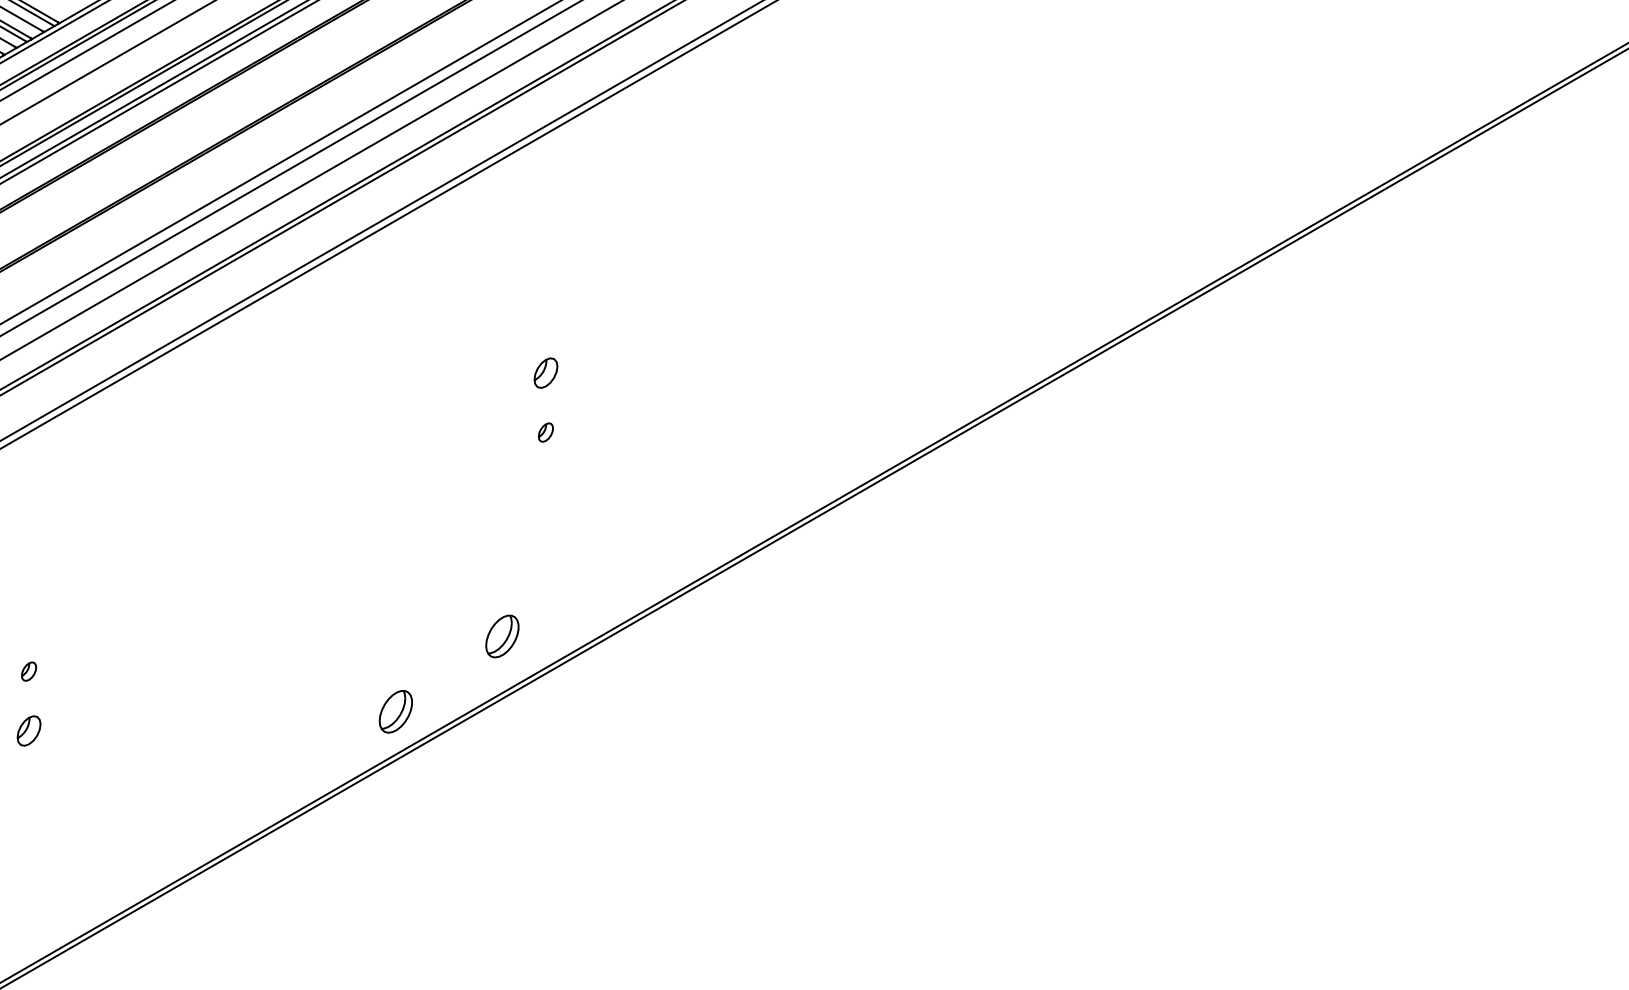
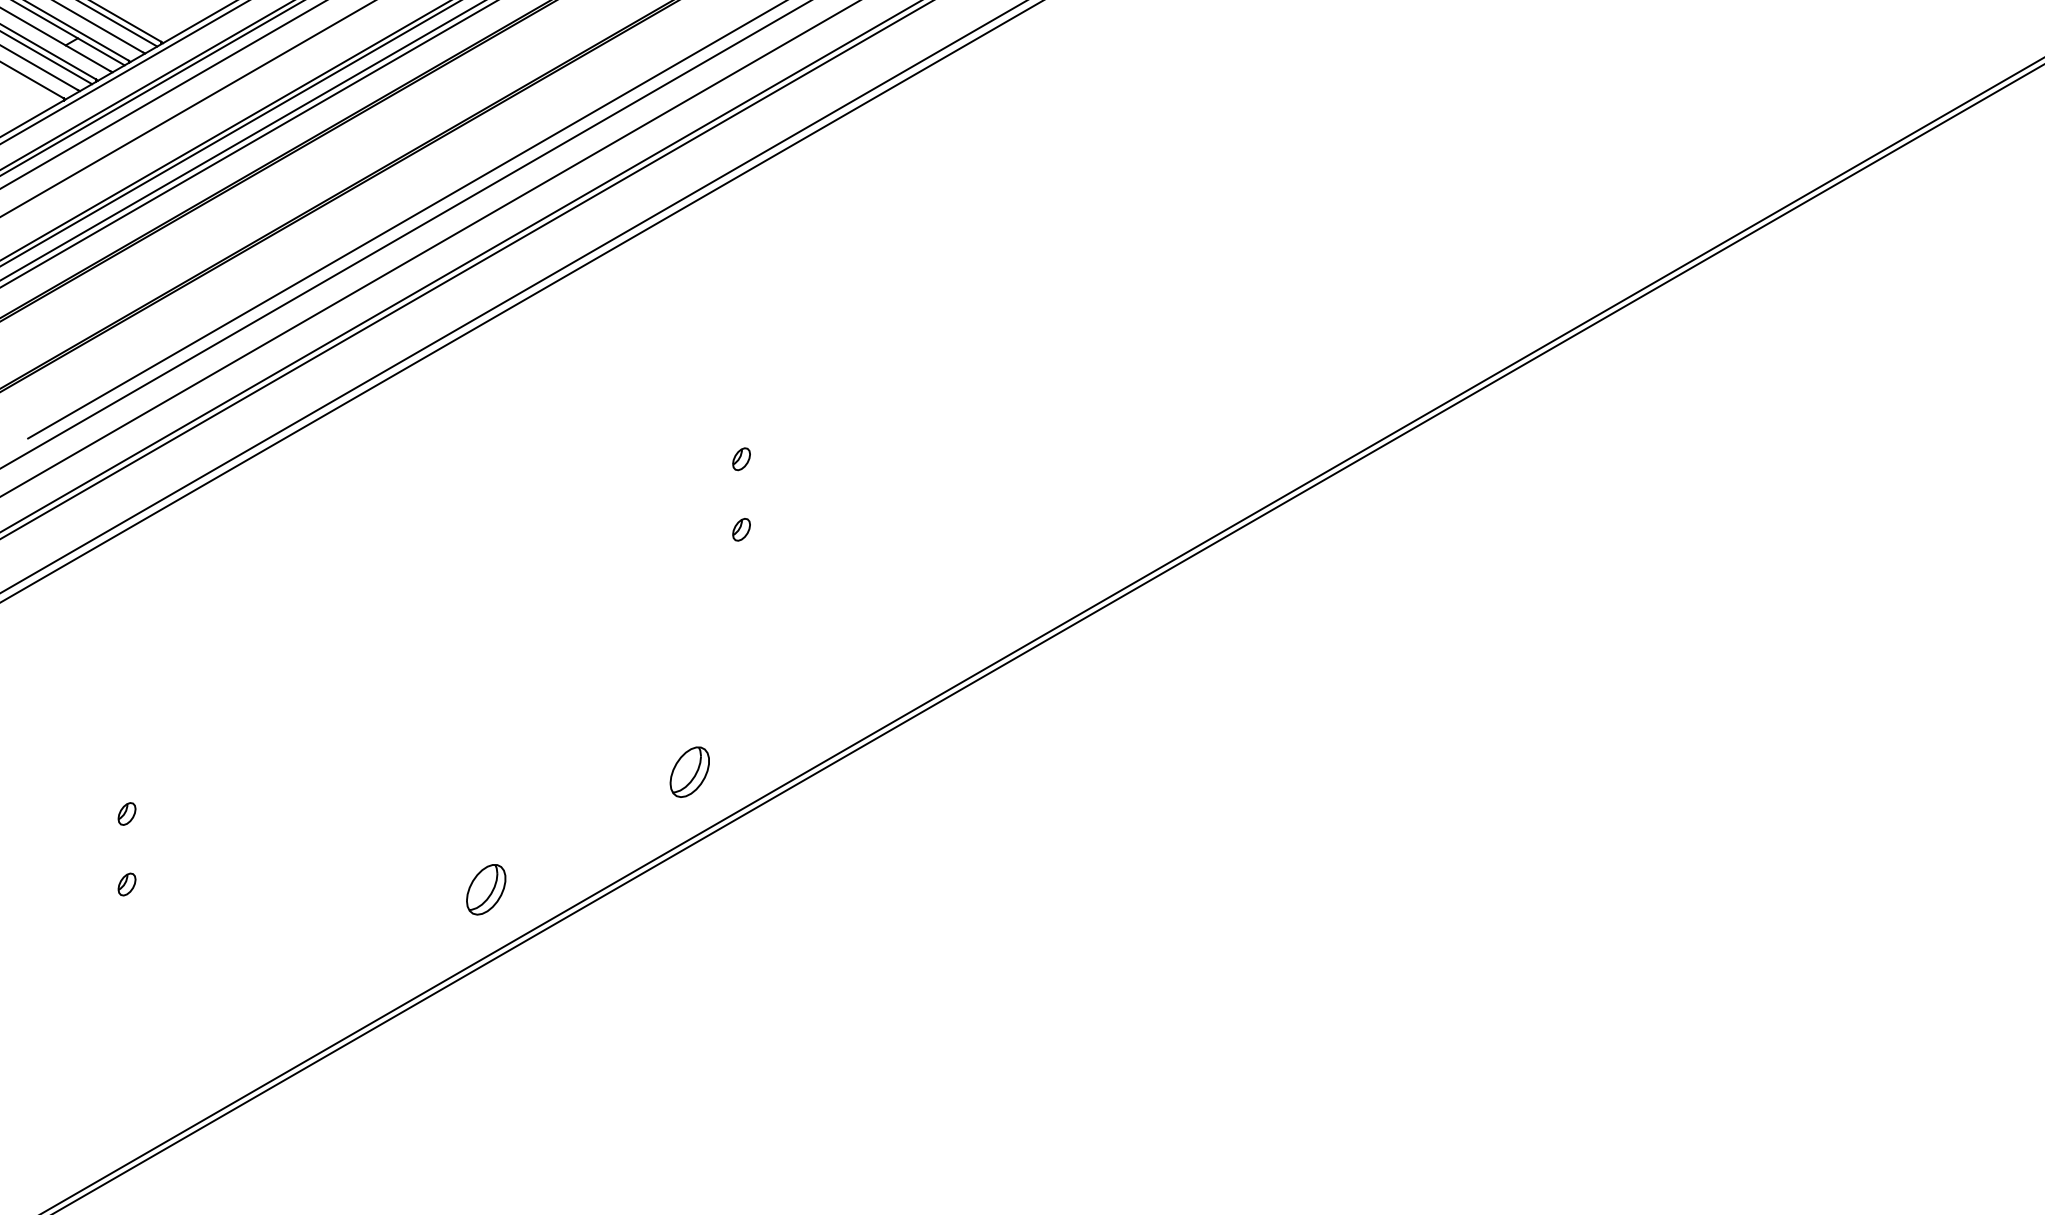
part: (545, 373) -> (741, 459), size x0.62
part: (396, 711) -> (486, 889), moved
part: (28, 730) -> (126, 884), size x0.62

